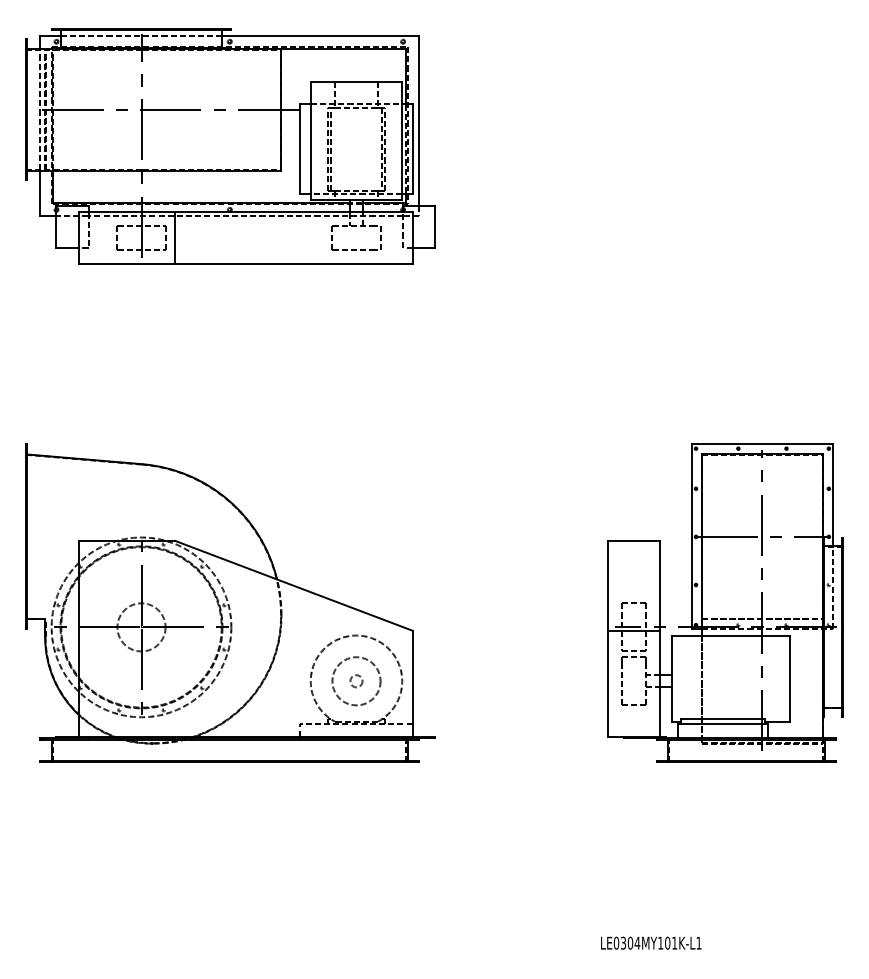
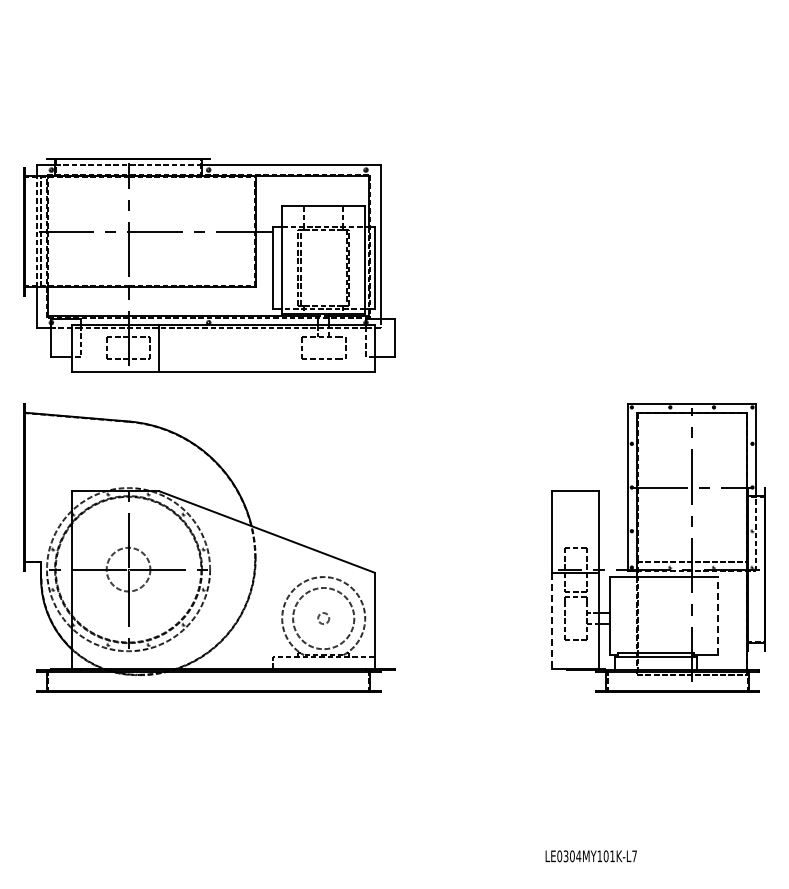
part: (230, 146) -> (209, 265), moved
line: (790, 677) -> (717, 615), solid -> dashed
circle: (356, 681) -> (323, 618), size x1.4
line: (608, 684) -> (552, 621), solid -> dashed
text: (698, 943) -> (634, 856), LE0304MY101K-L1 -> LE0304MY101K-L7

